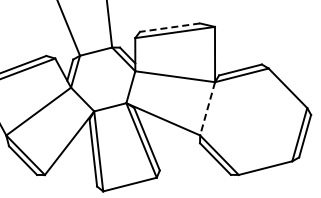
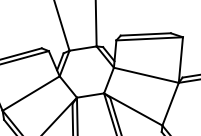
line: (169, 27) -> (145, 34), dashed -> solid
line: (207, 108) -> (170, 103), dashed -> solid

